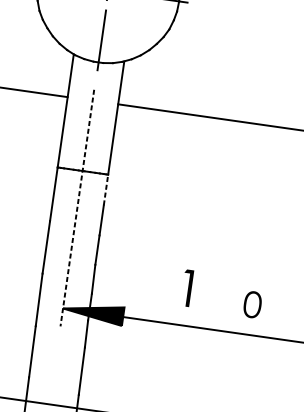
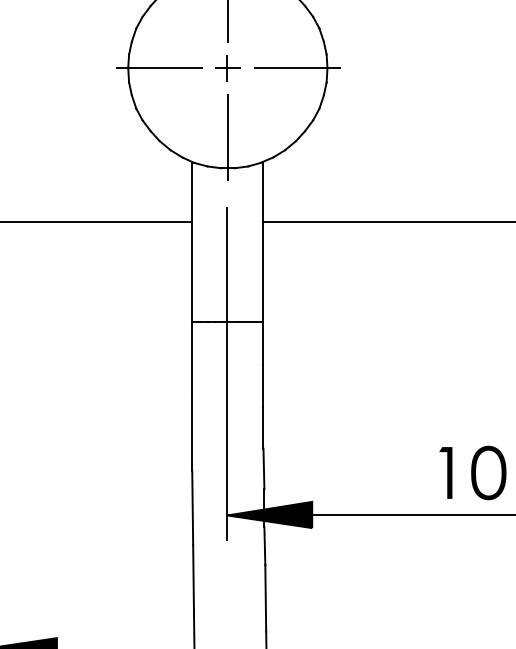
line: (105, 190) -> (263, 343), dashed -> solid
line: (77, 207) -> (227, 373), dashed -> solid
part: (186, 287) -> (445, 472), moved
part: (252, 304) -> (488, 472), size x1.43

